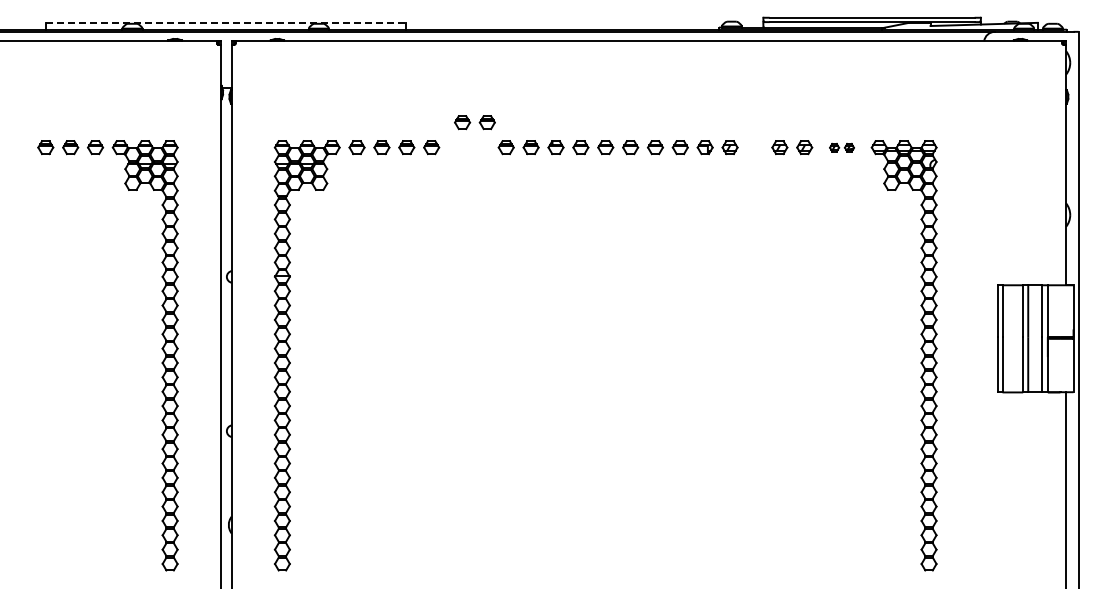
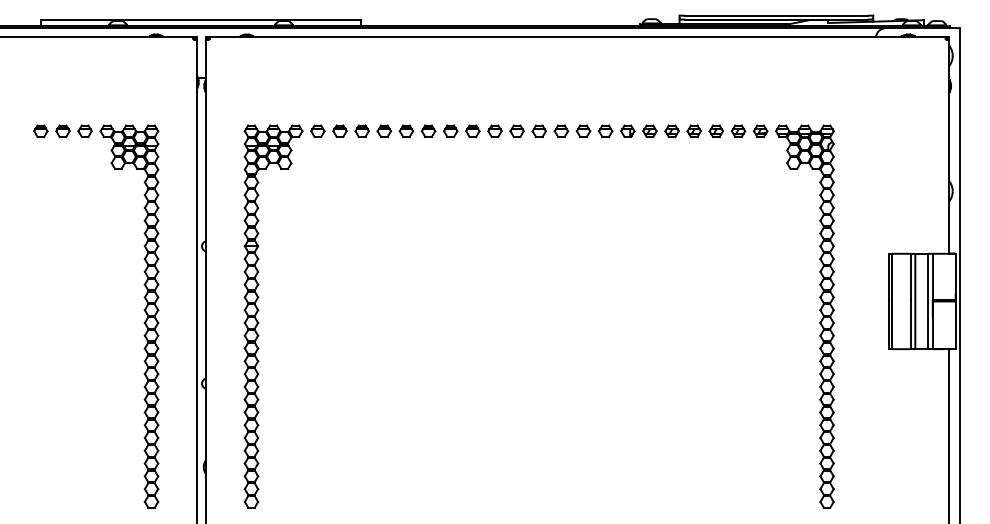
line: (226, 22) -> (201, 19), dashed -> solid
part: (474, 122) -> (417, 131), moved
part: (754, 147) -> (671, 131), added
part: (841, 147) -> (749, 131), size x1.67

